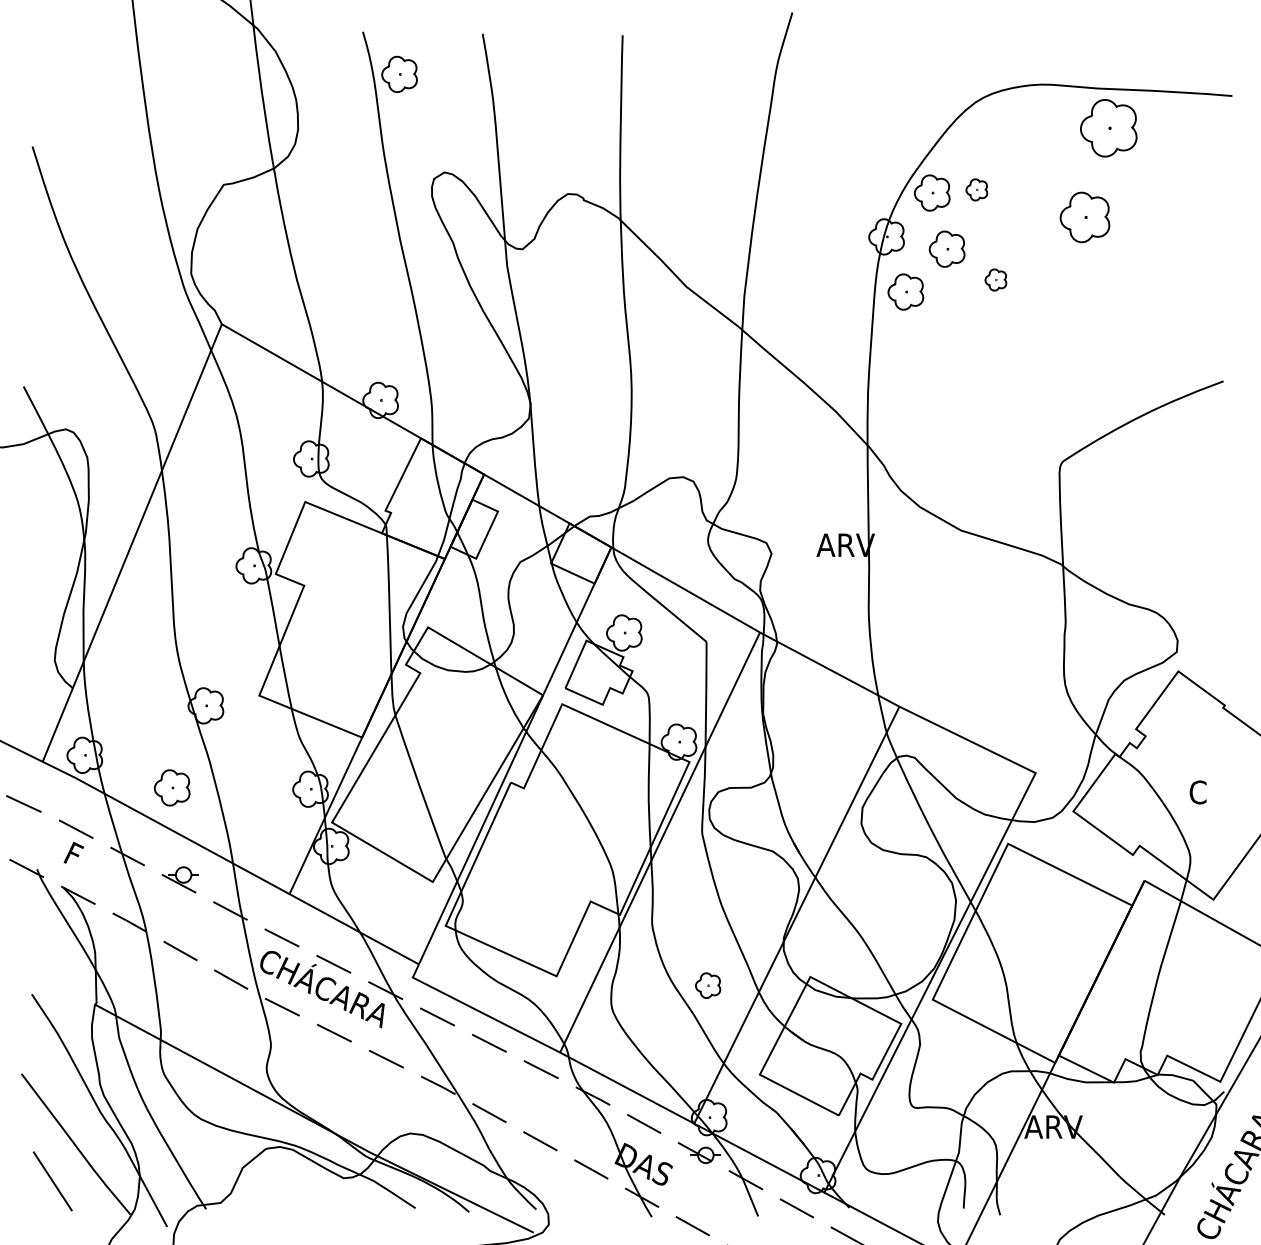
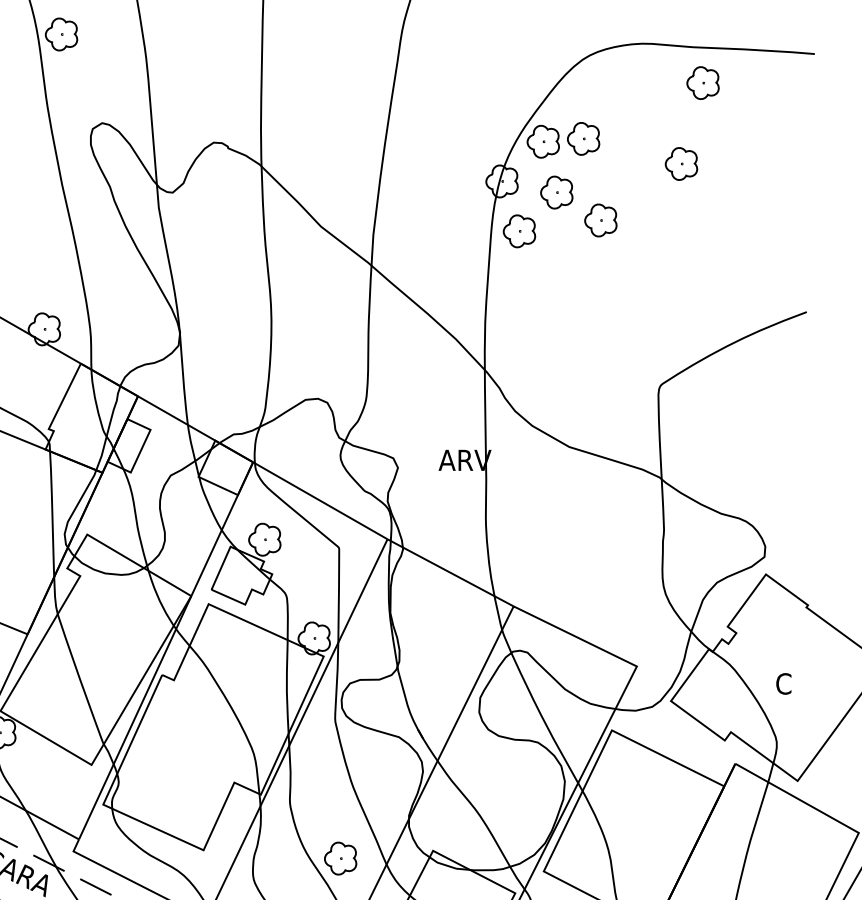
part: (1108, 127) -> (702, 82), size x0.62
part: (976, 189) -> (583, 138), size x1.67
part: (1084, 217) -> (681, 163), size x0.71
part: (995, 279) -> (600, 219), size x1.67
part: (707, 985) -> (340, 858), size x1.43

